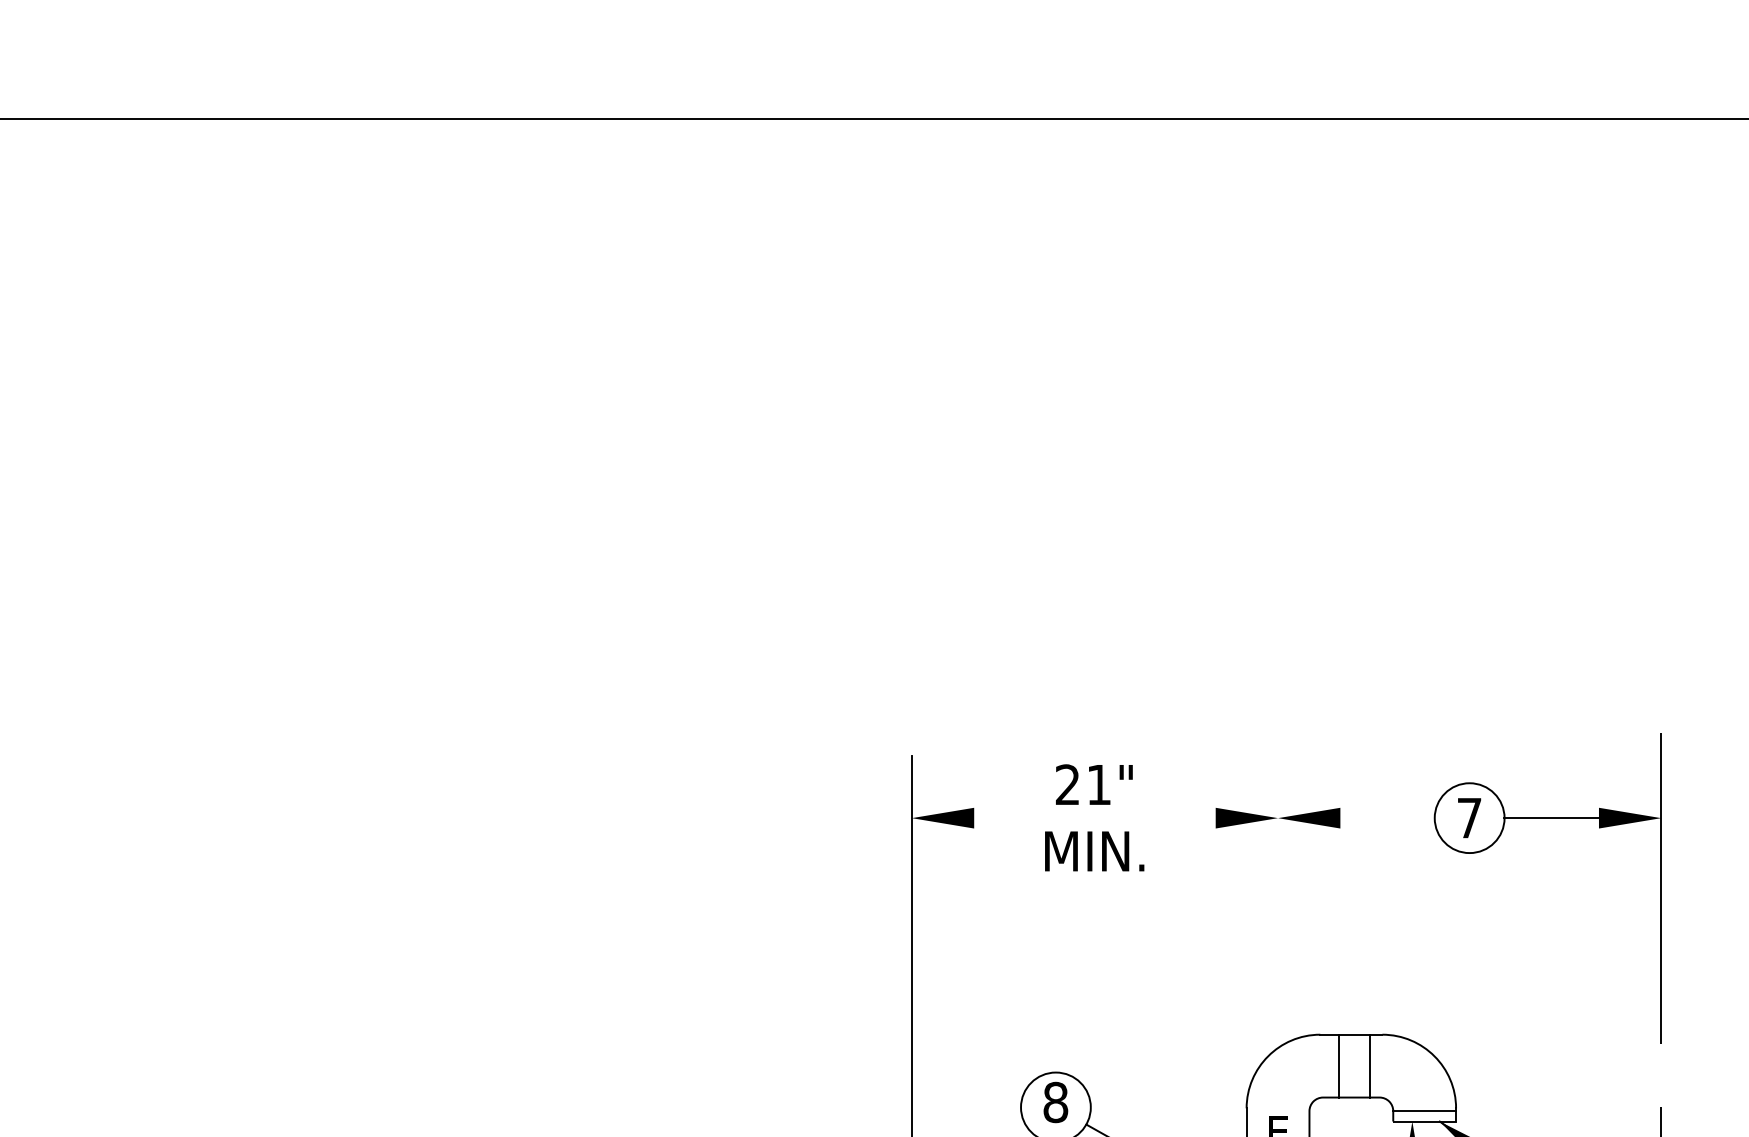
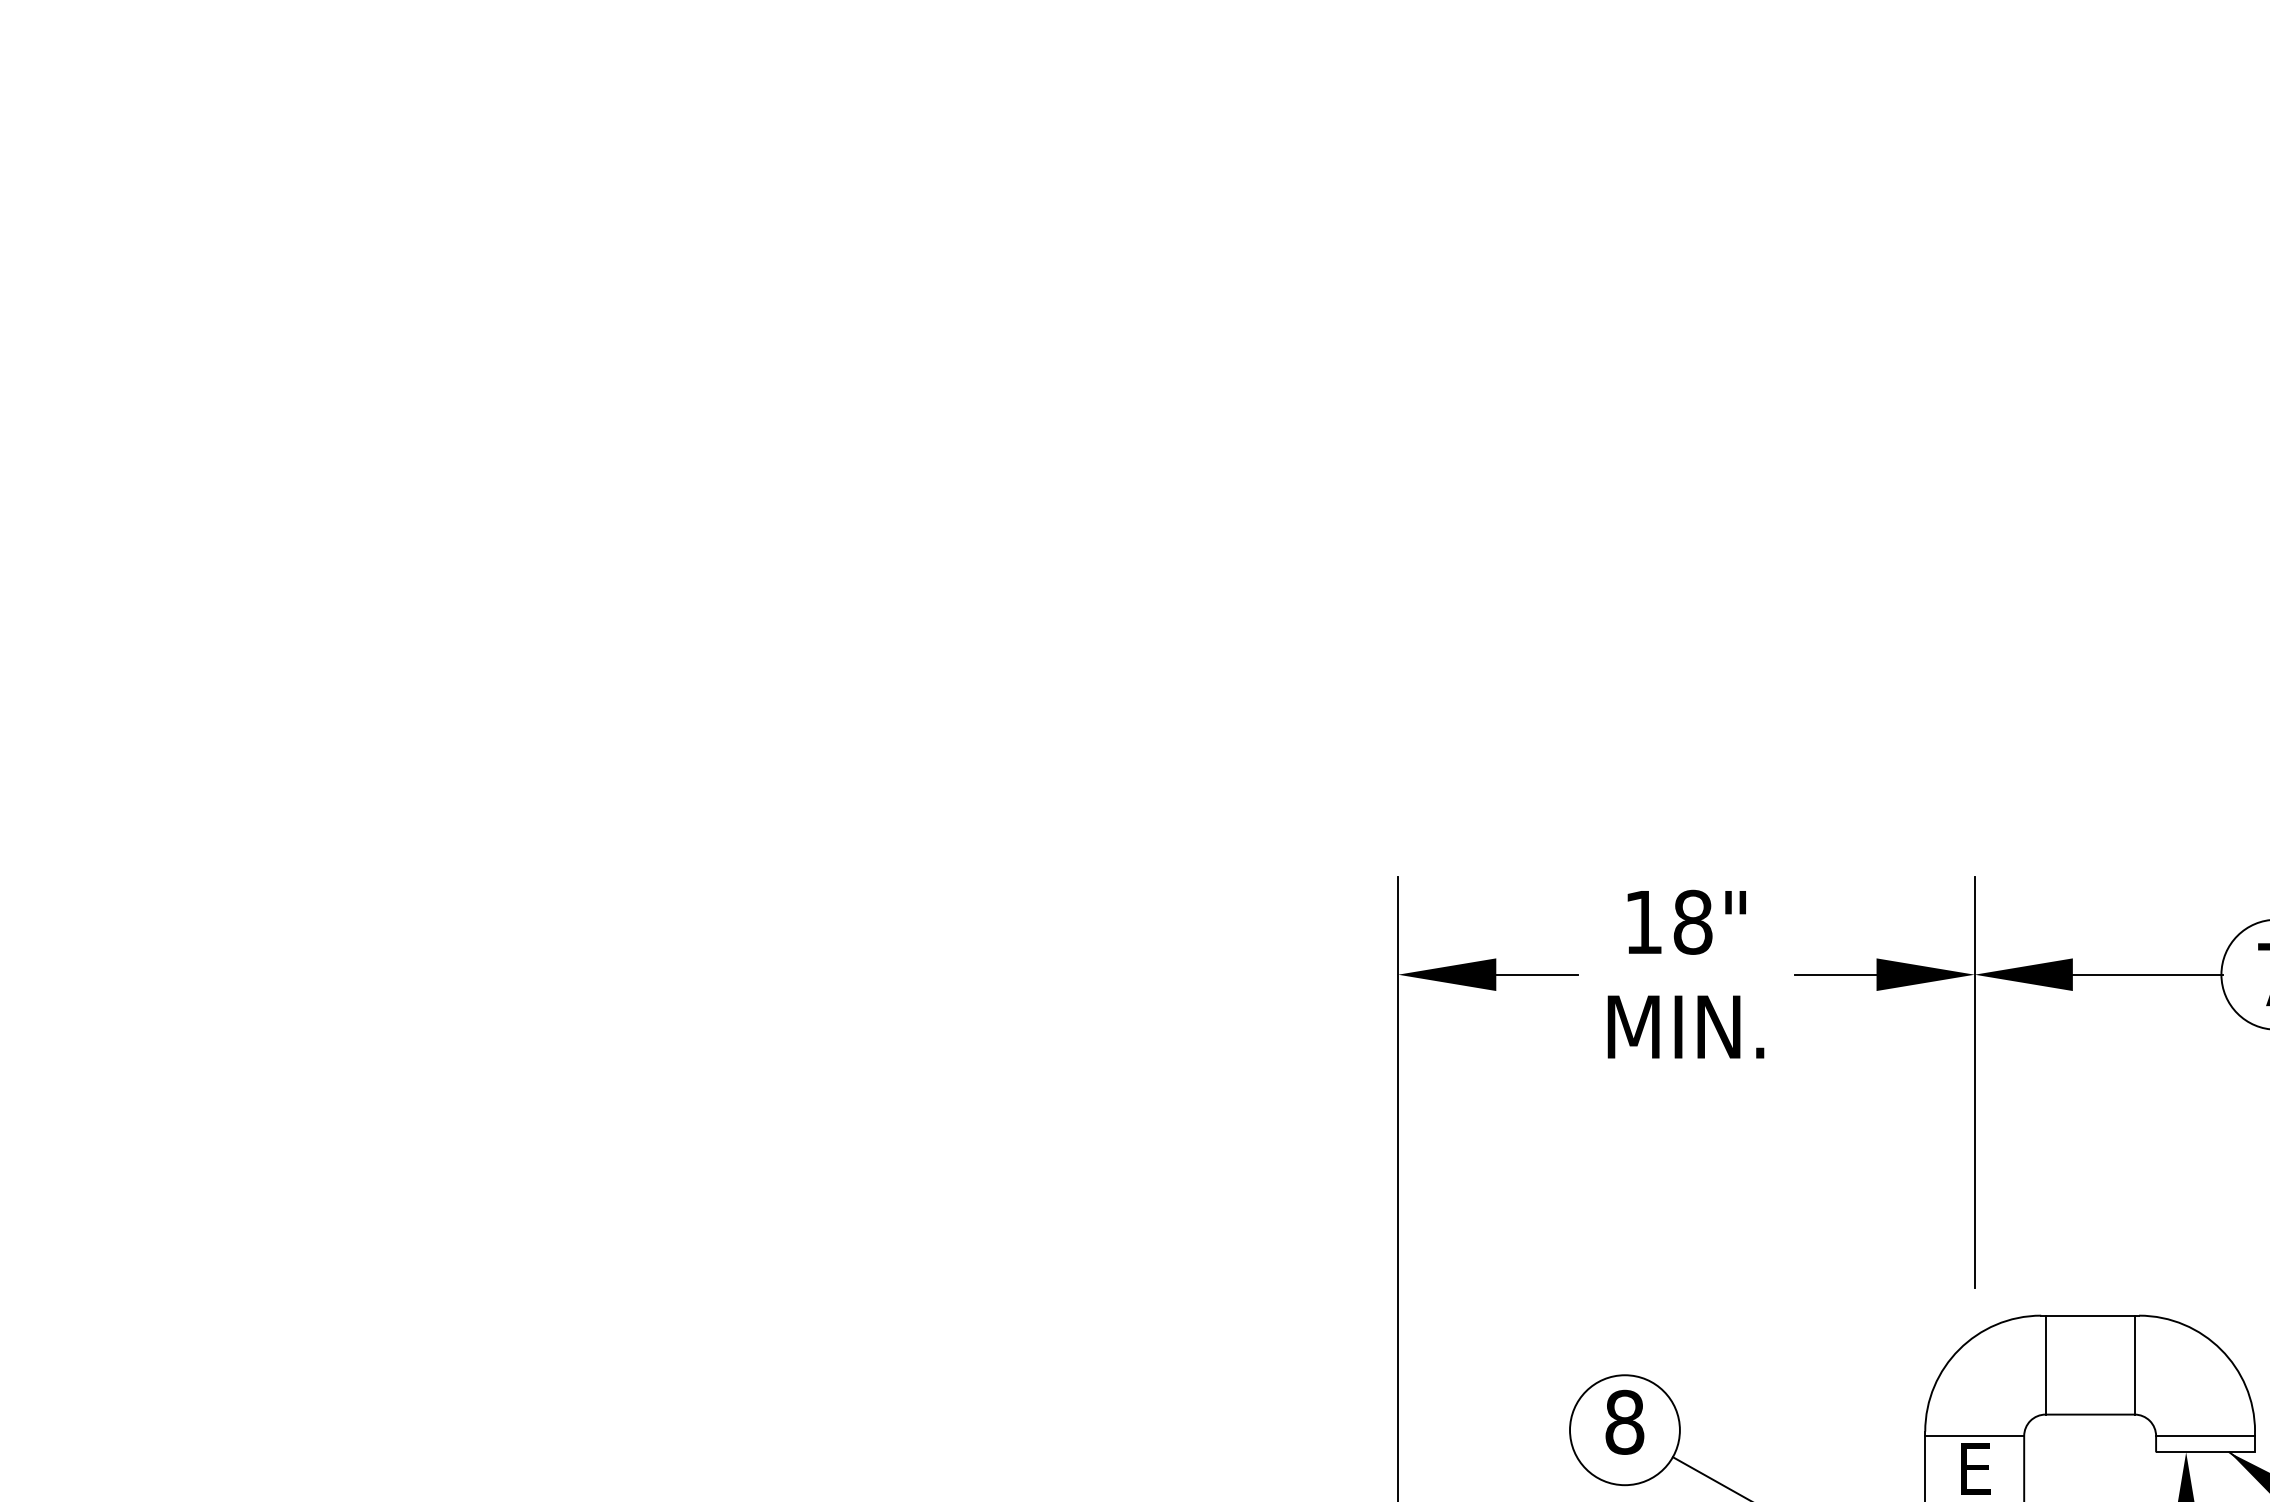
text: (1083, 784) -> (1668, 921), 21" -> 18"
line: (1000, 818) -> (1537, 975), added
line: (1189, 818) -> (1835, 975), added
line: (1387, 818) -> (2147, 975), added
line: (1278, 885) -> (1975, 1080), added
line: (1338, 1065) -> (2134, 1364), moved
line: (1370, 1065) -> (2046, 1364), moved
line: (1277, 1111) -> (1973, 1436), added

